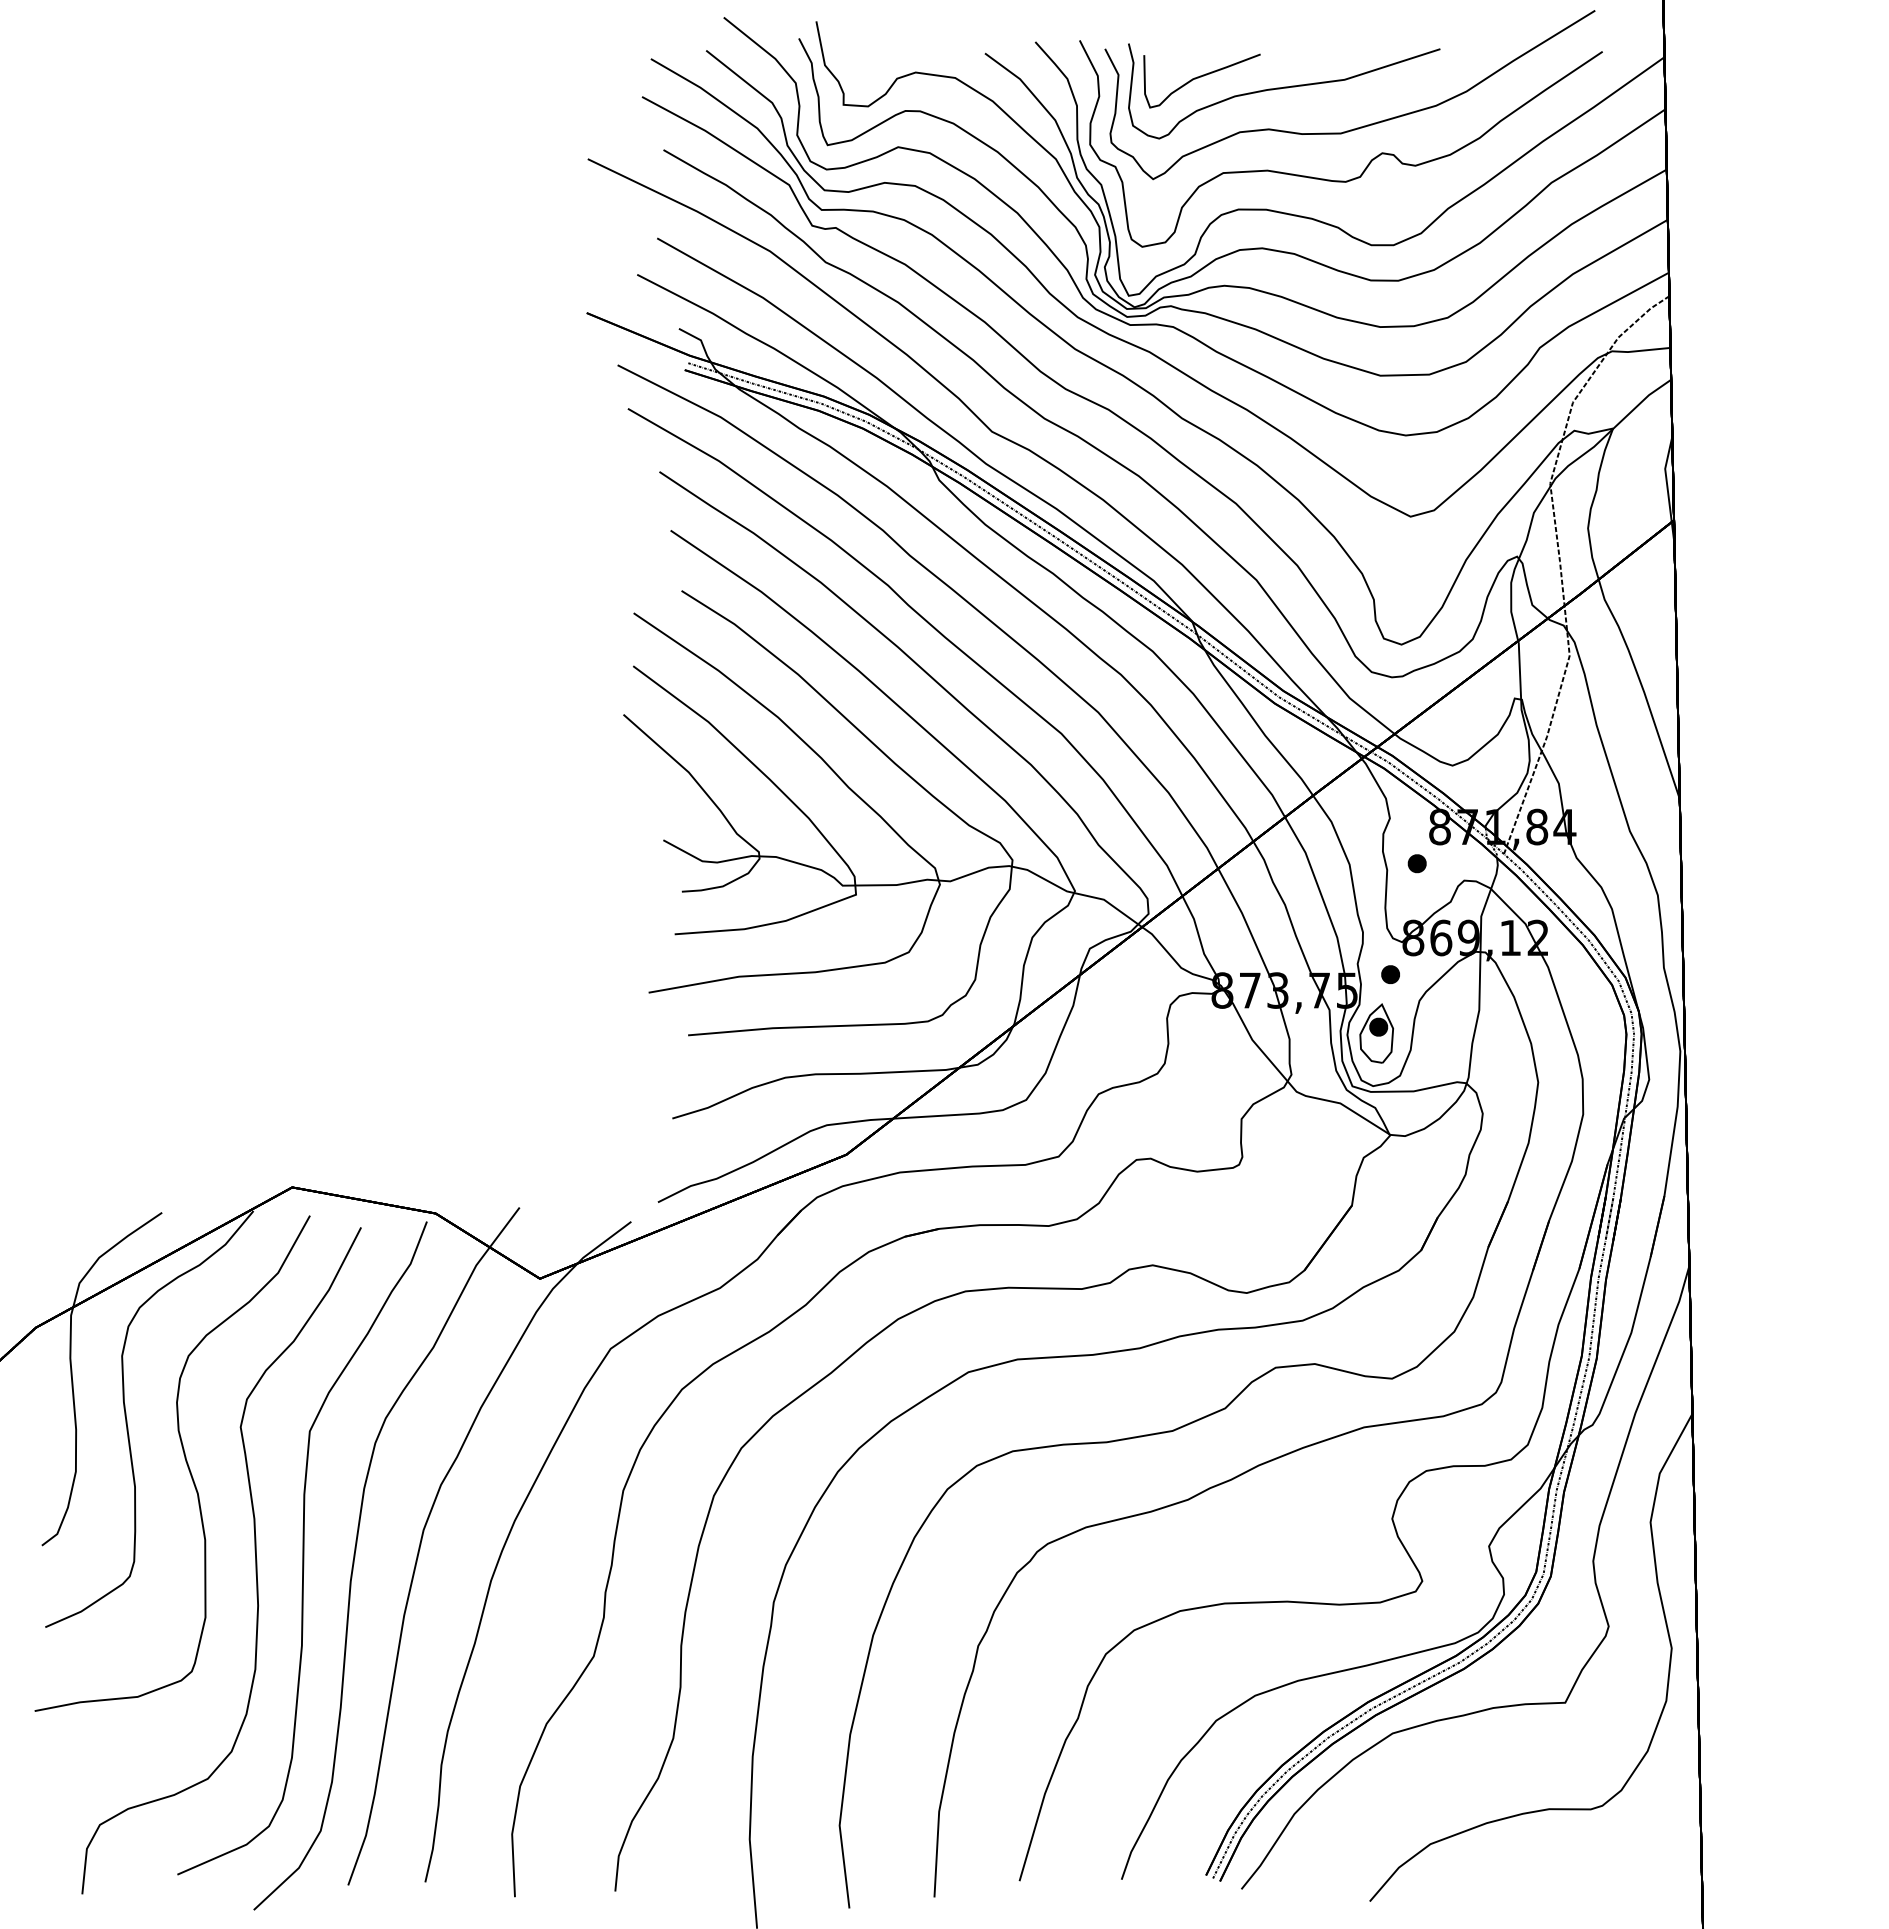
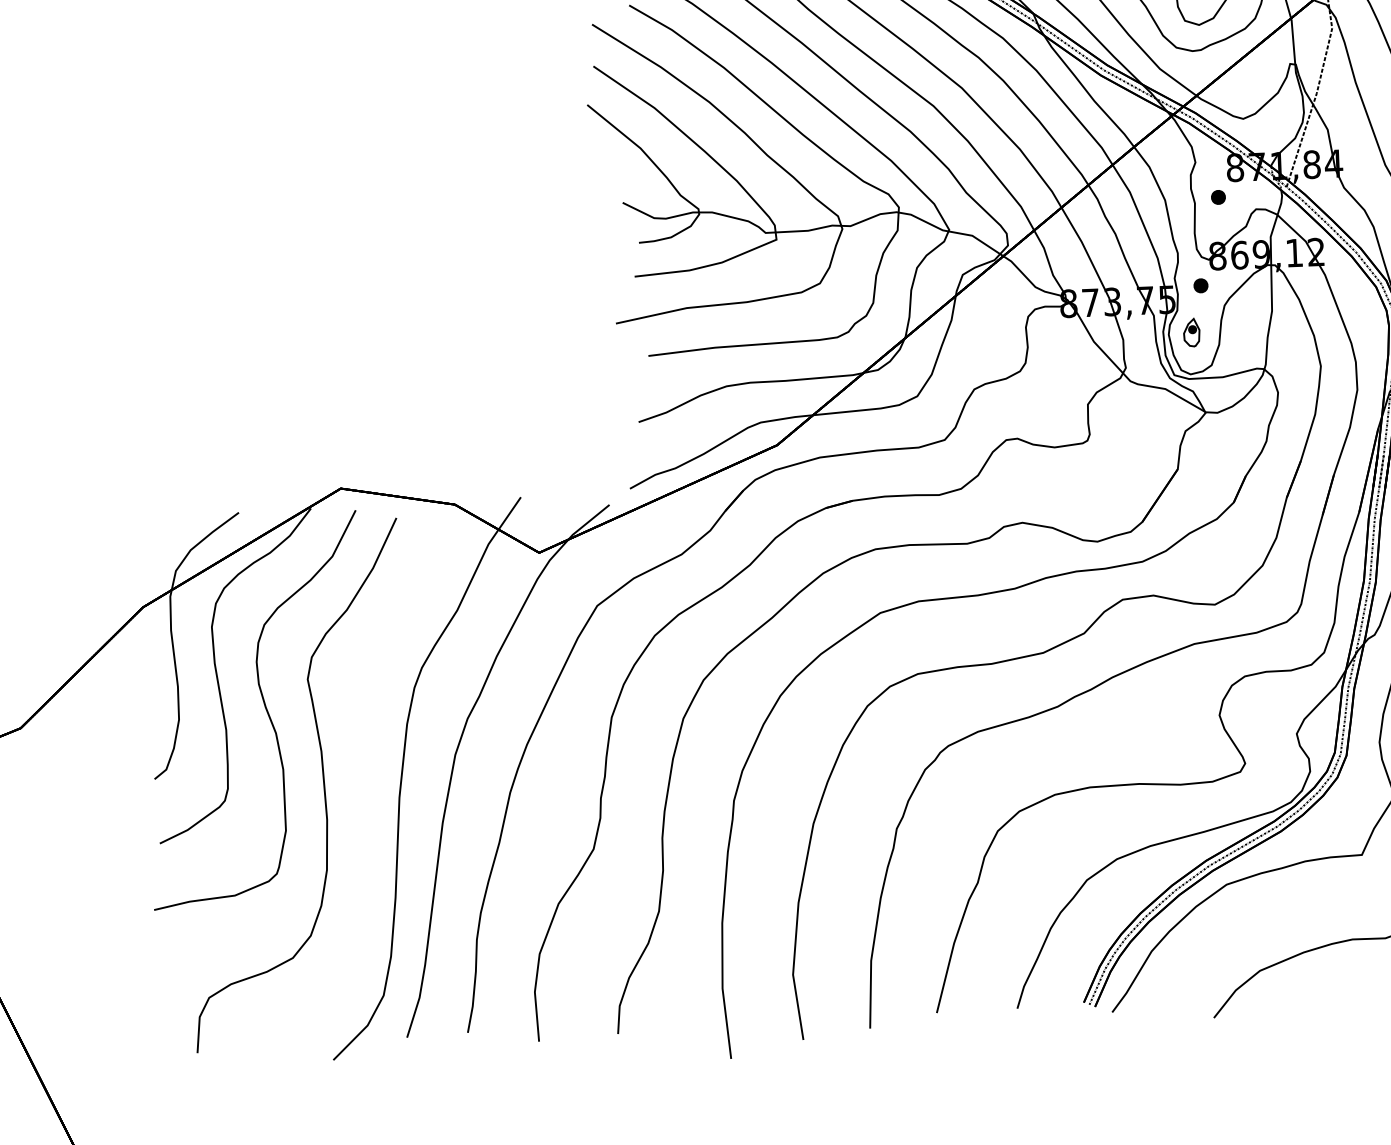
part: (1376, 1033) -> (1191, 332), size x0.6
part: (302, 1548) -> (360, 773), removed

